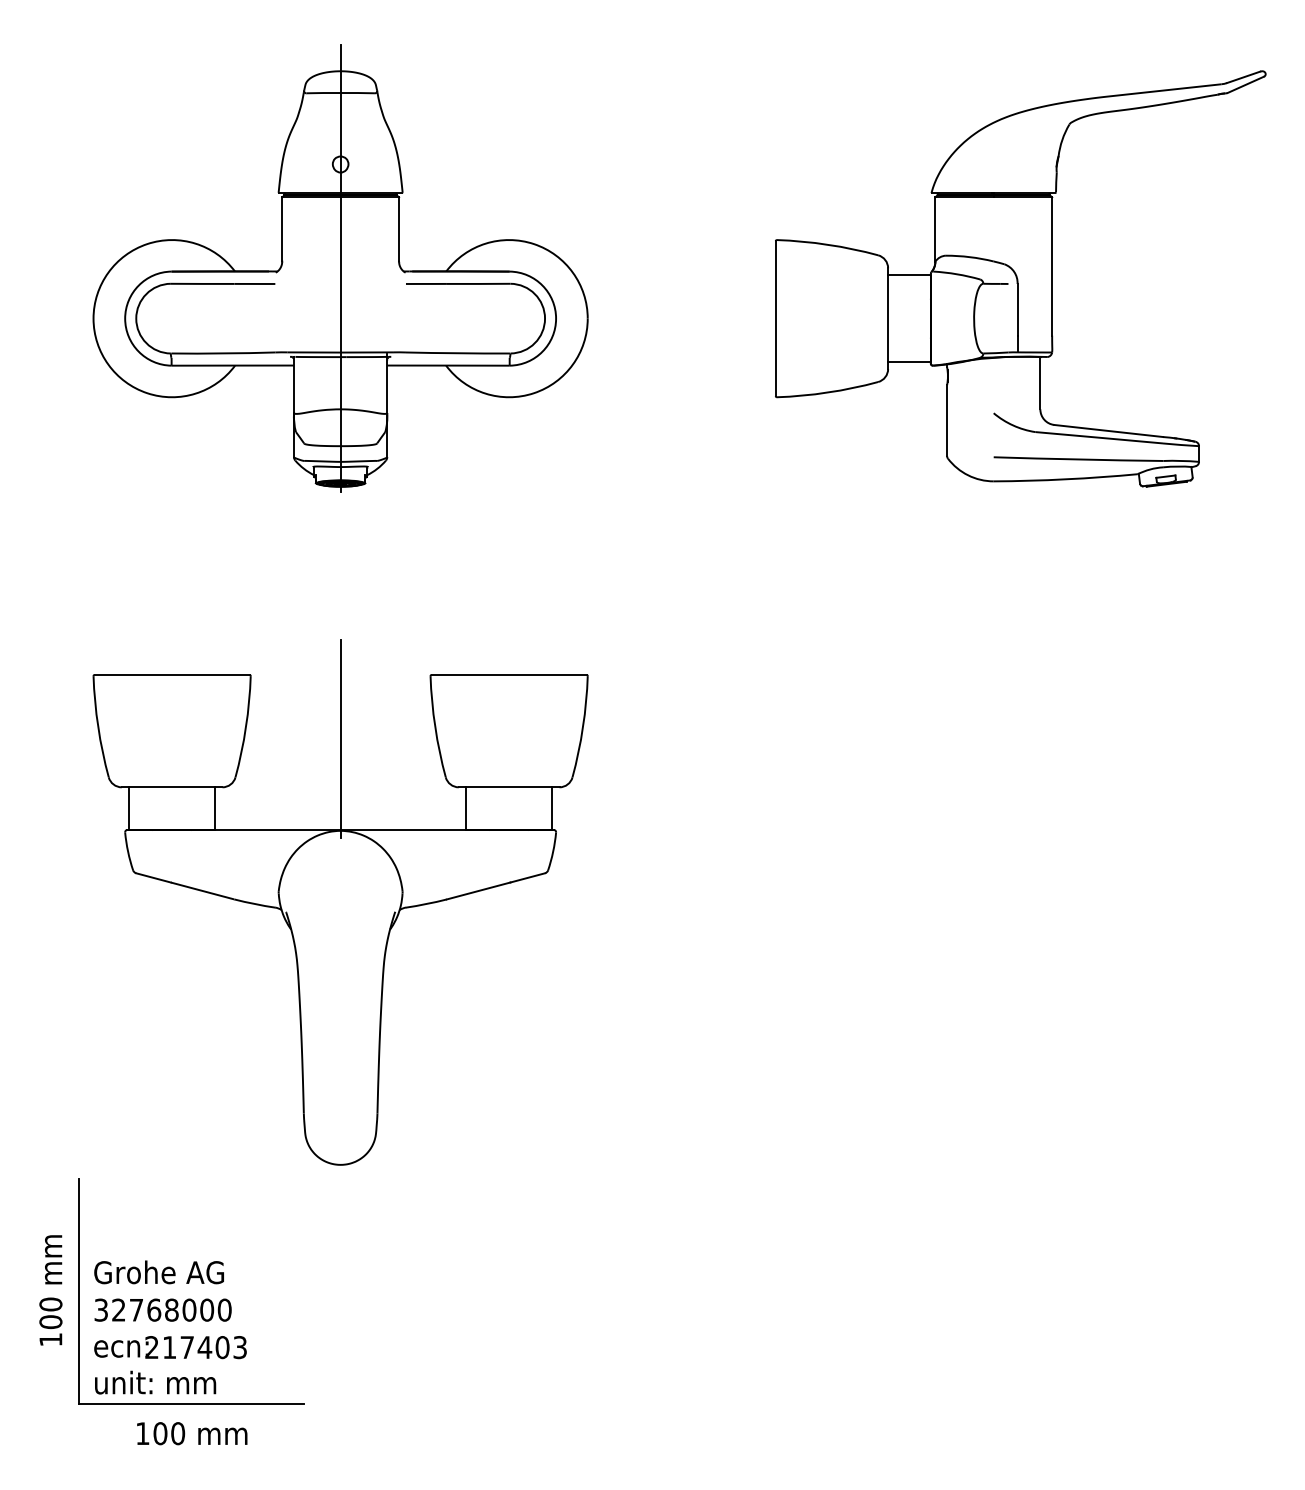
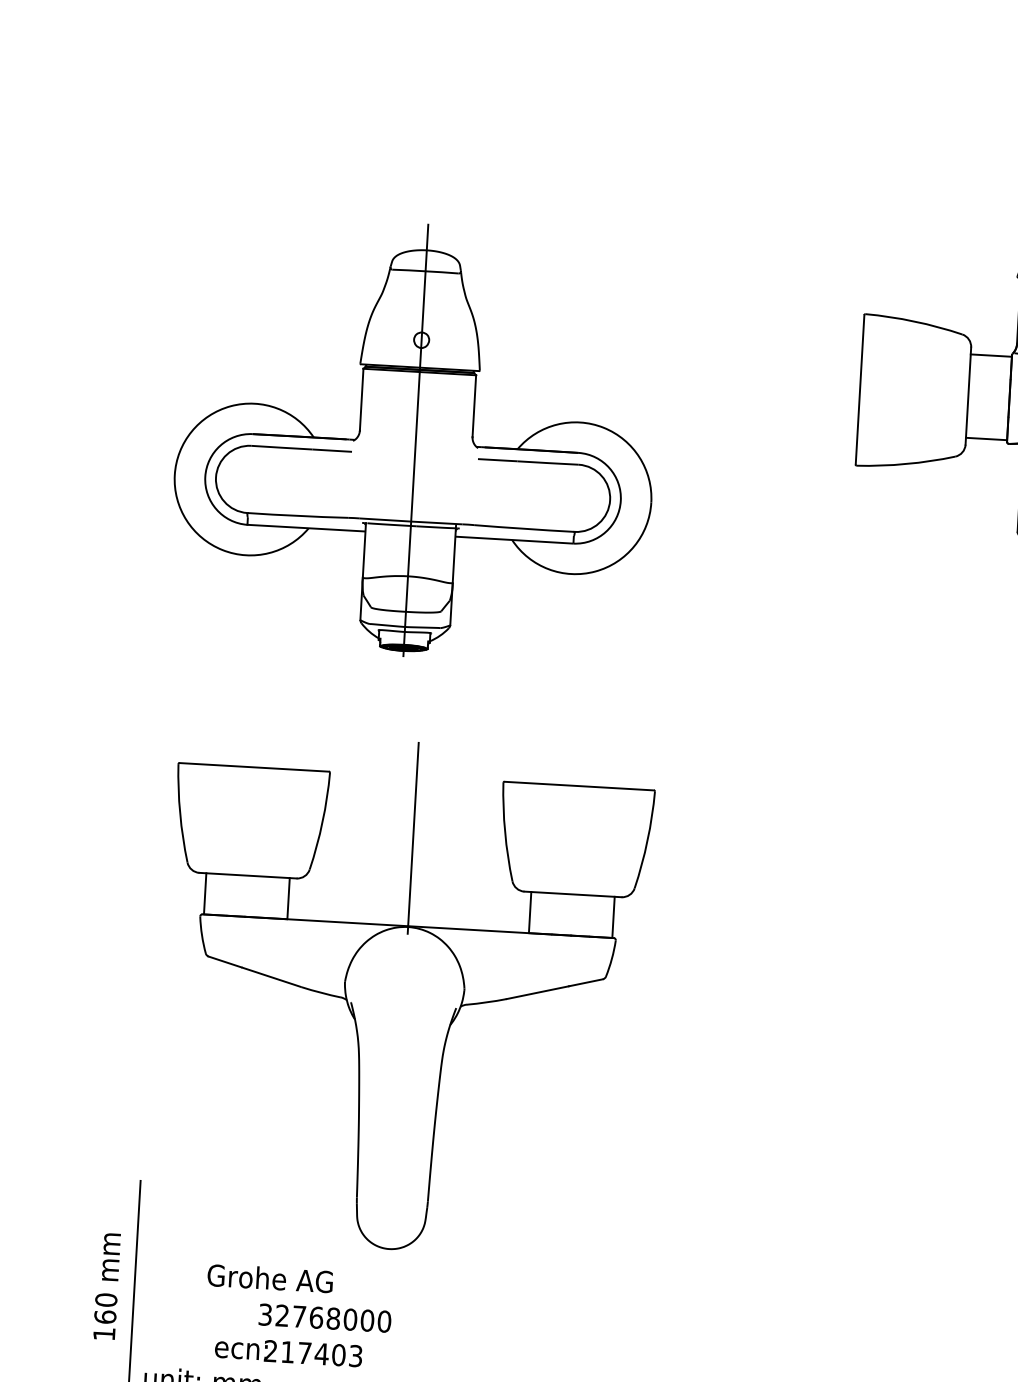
part: (340, 268) -> (415, 440), moved
part: (340, 902) -> (403, 996), moved
text: (158, 1272) -> (269, 1278), moved
text: (162, 1309) -> (324, 1317), moved
text: (50, 1322) -> (104, 1317), 100 -> 160
text: (170, 1347) -> (288, 1352), moved

